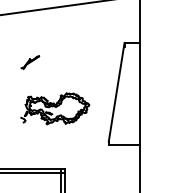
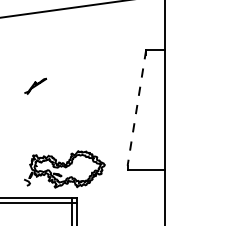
curve: (30, 61) -> (35, 85), moved
line: (116, 91) -> (136, 107), solid -> dashed
part: (54, 108) -> (64, 169), moved

